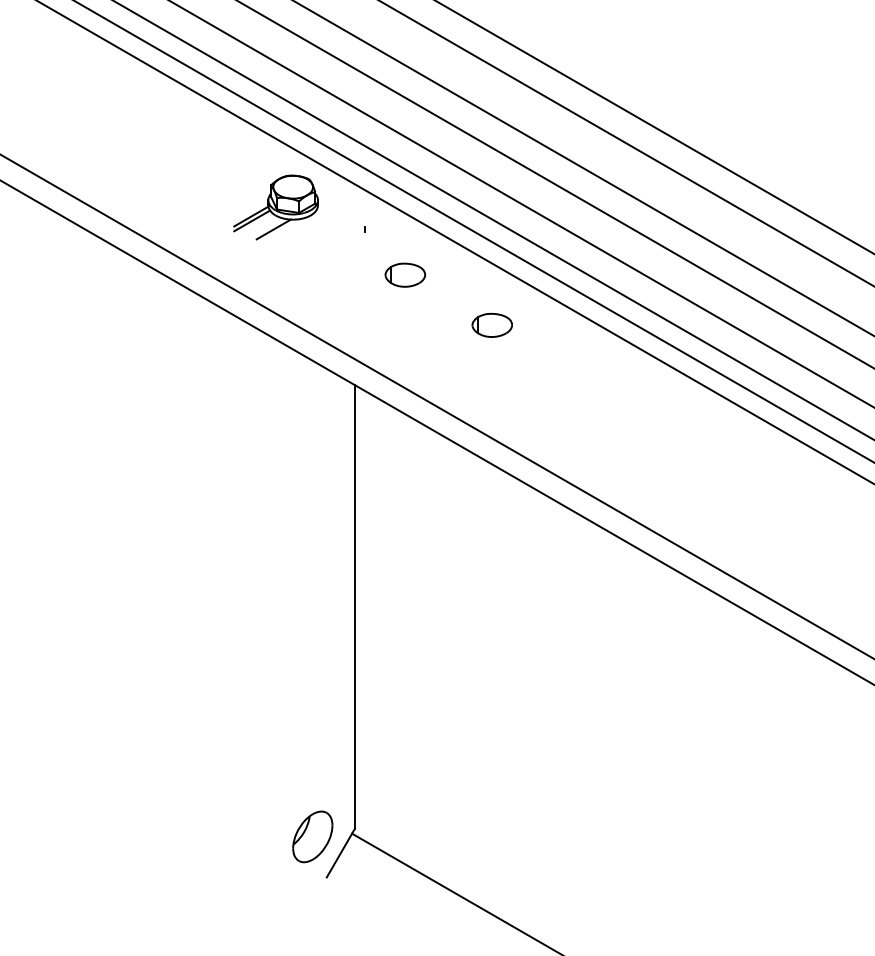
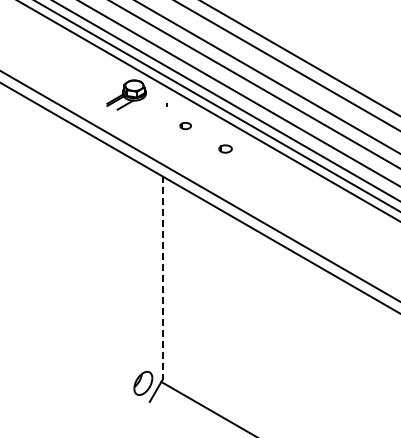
part: (404, 273) -> (185, 125), size x0.6
part: (492, 324) -> (225, 148), size x0.7
line: (354, 607) -> (162, 278), solid -> dashed

